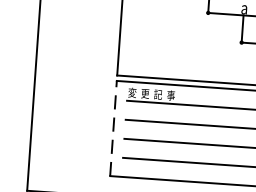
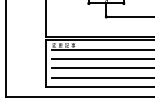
line: (114, 128) -> (46, 63), dashed -> solid

